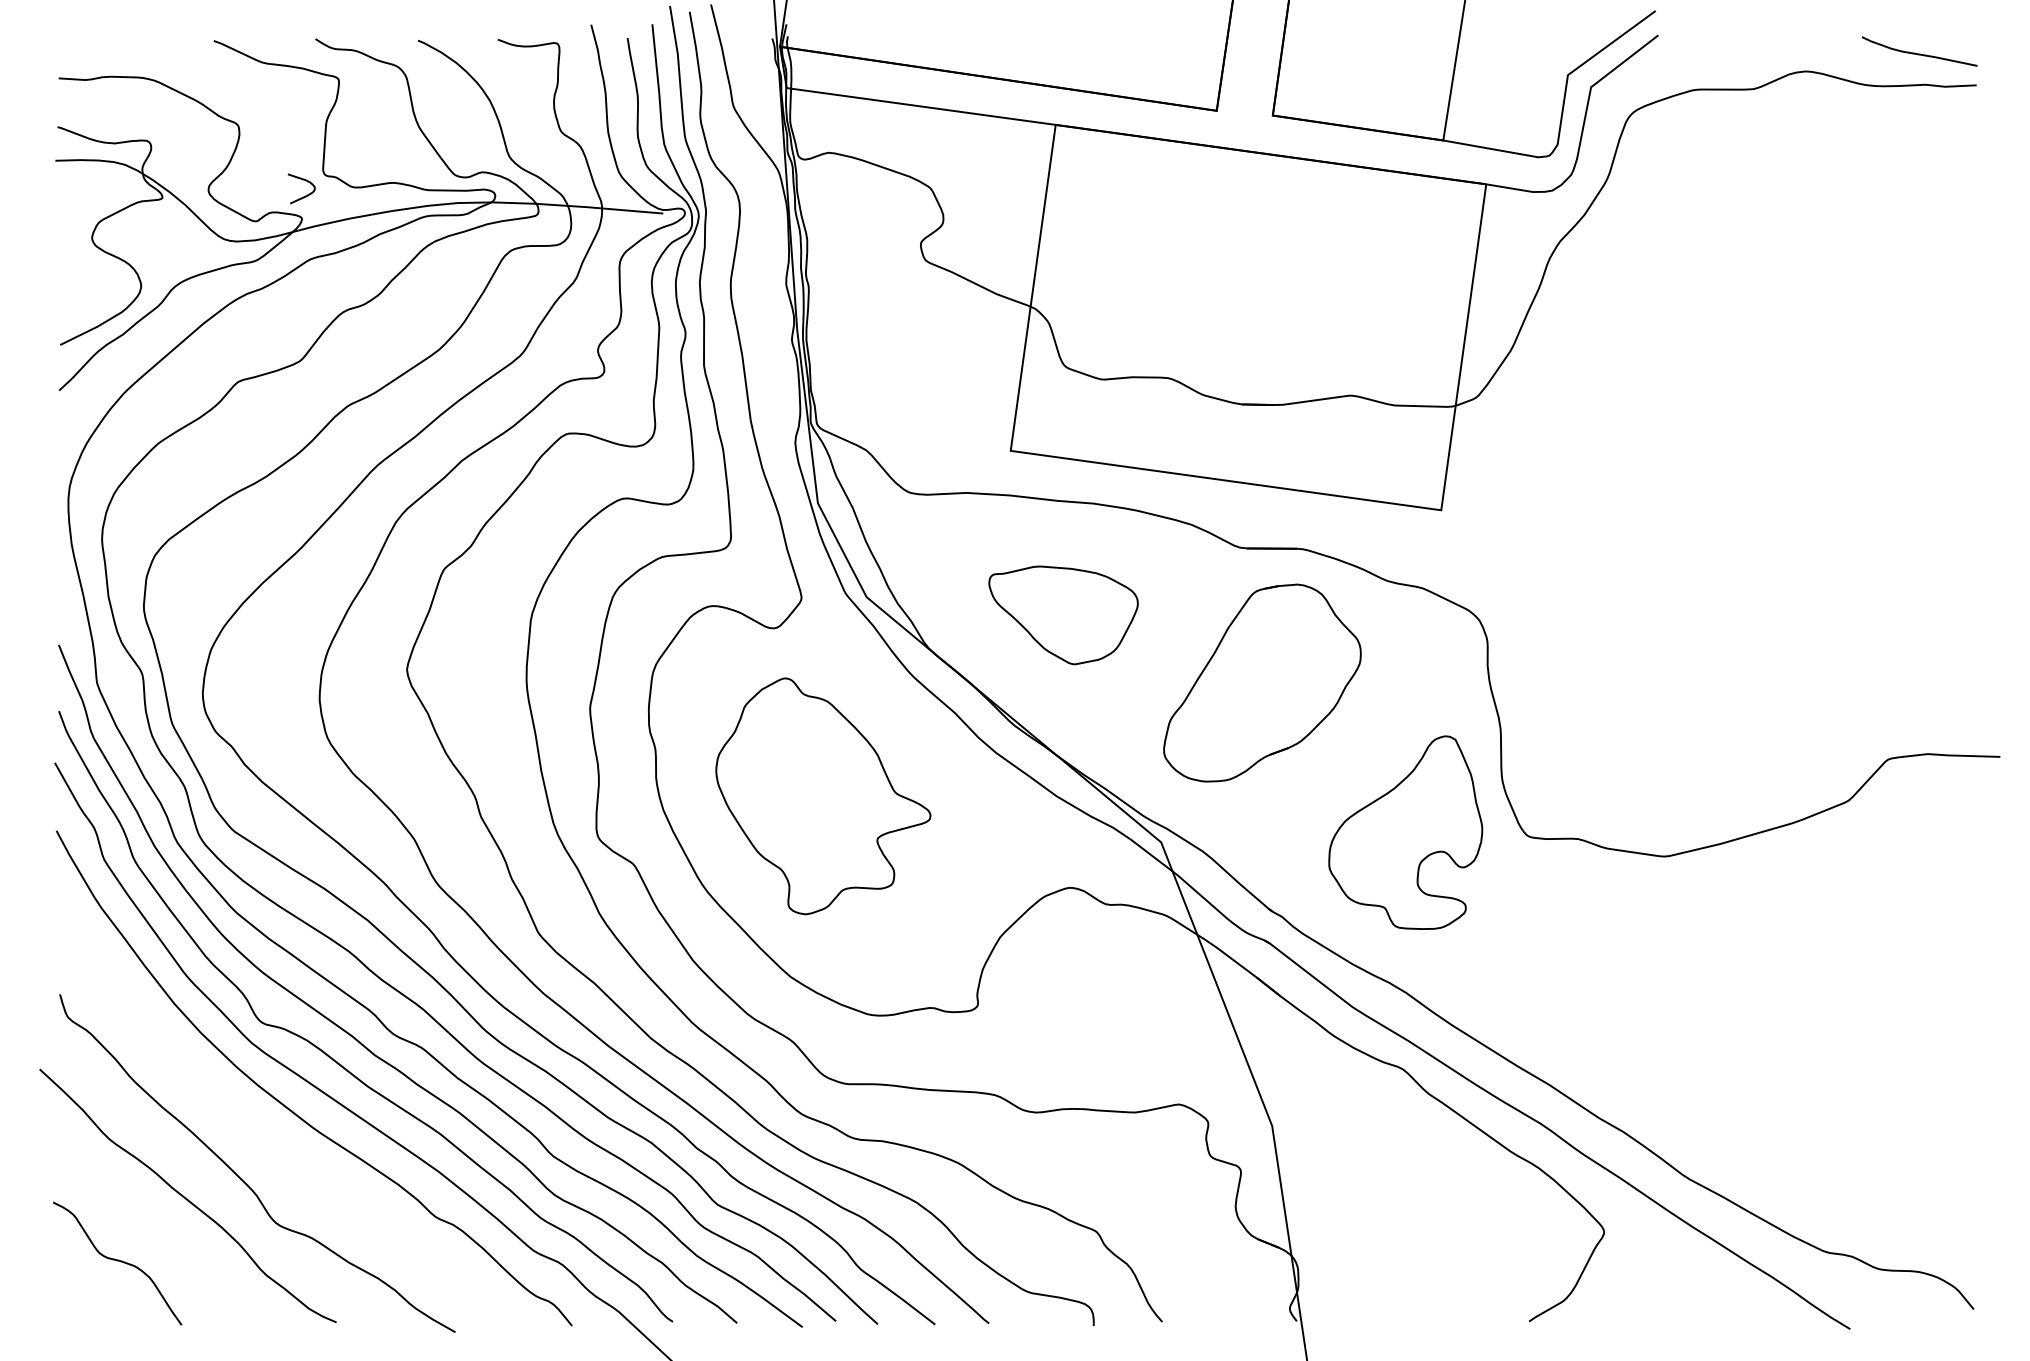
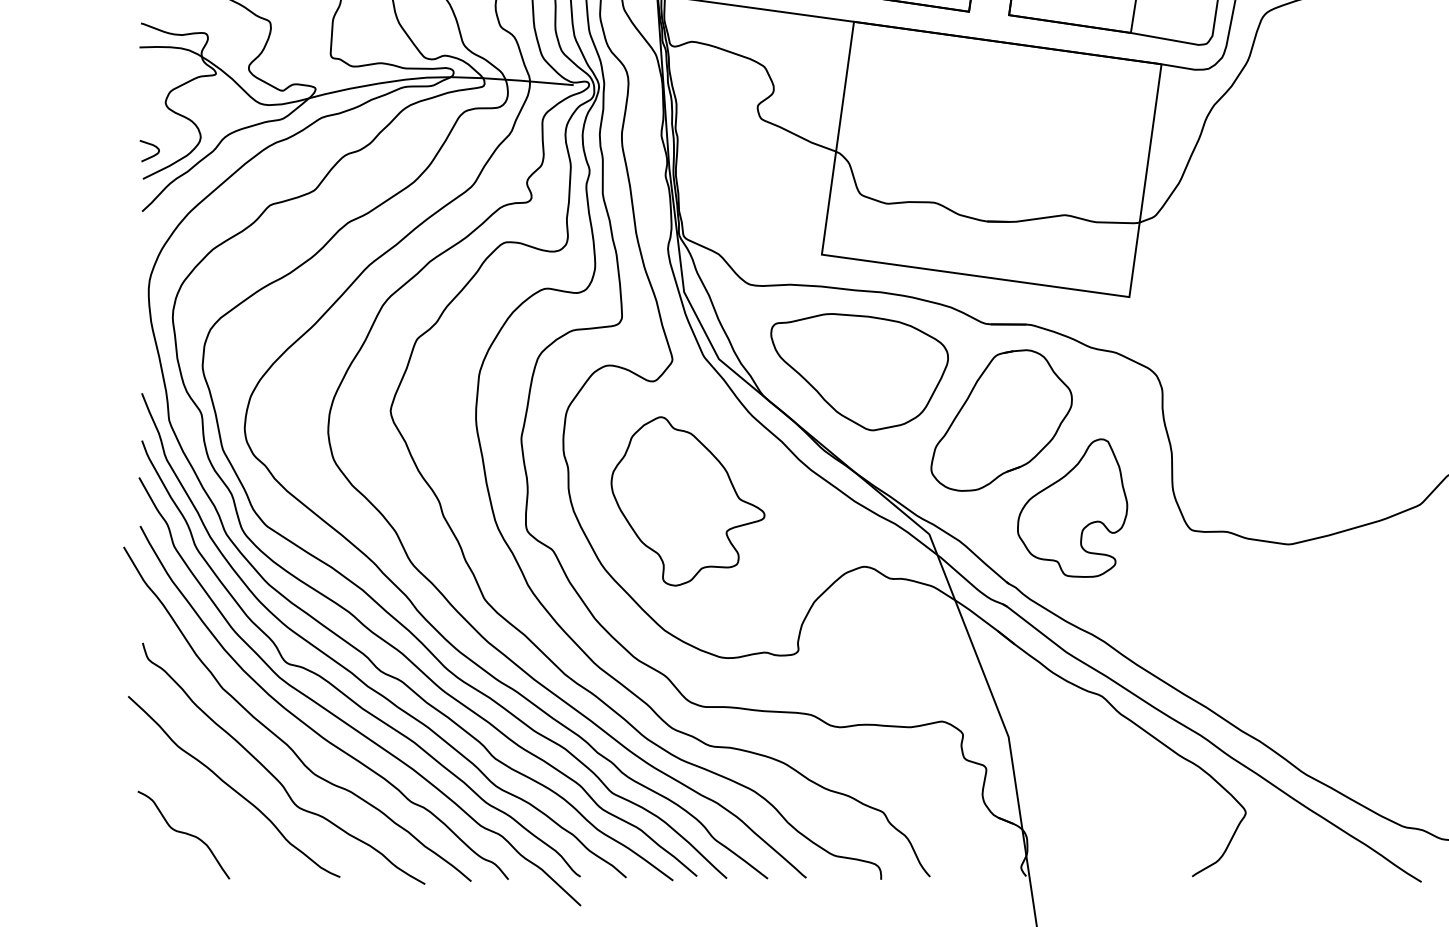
curve: (302, 180) -> (150, 145), moved
part: (1063, 615) -> (859, 372), size x1.67
part: (1405, 832) -> (1072, 507), moved
curve: (252, 1127) -> (280, 737), added

